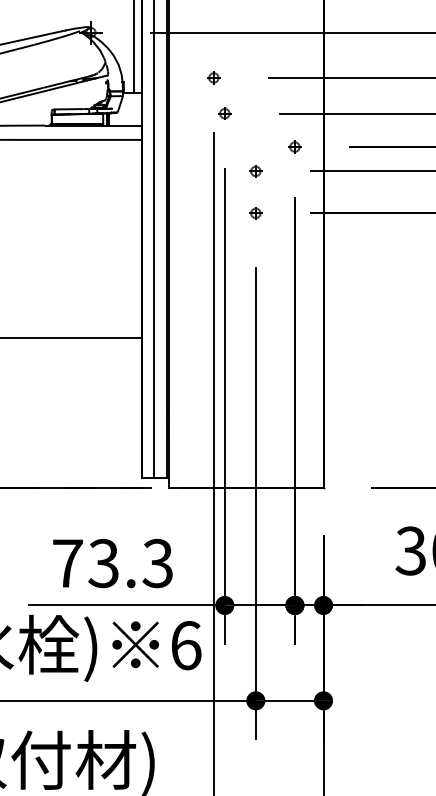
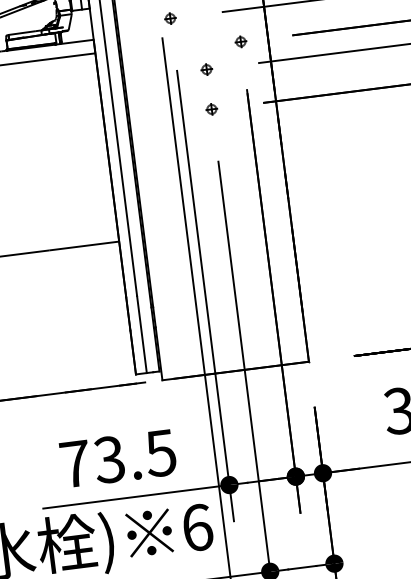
text: (157, 562) -> (160, 452), 73.3 -> 73.5

